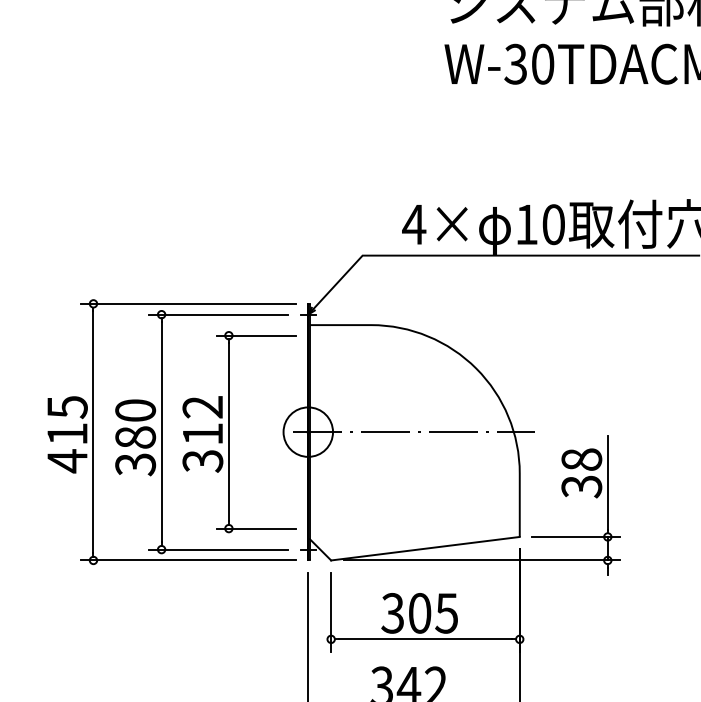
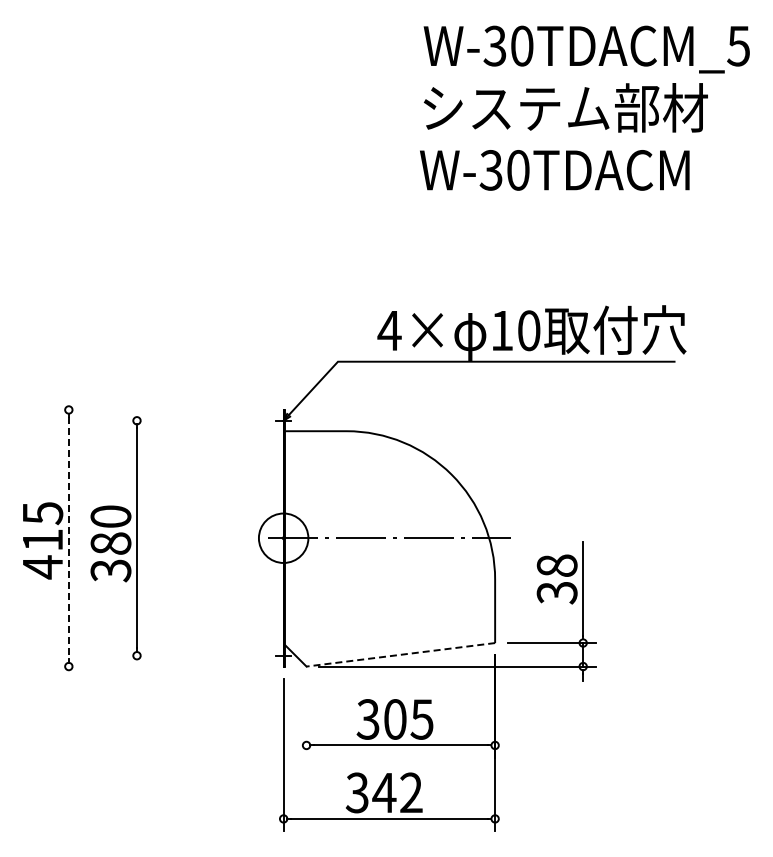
line: (188, 303) -> (163, 409), removed
line: (218, 314) -> (193, 420), removed
line: (93, 432) -> (68, 538), solid -> dashed
part: (229, 432) -> (204, 538), removed
line: (425, 548) -> (400, 654), solid -> dashed
line: (218, 549) -> (193, 655), removed
line: (188, 560) -> (163, 666), removed
line: (331, 611) -> (306, 717), removed

